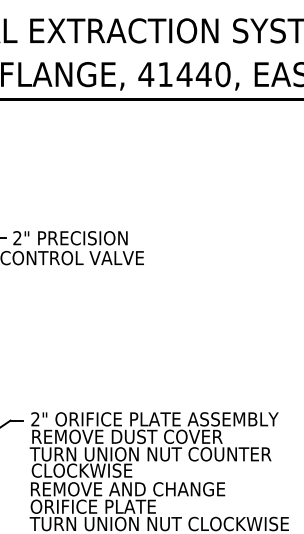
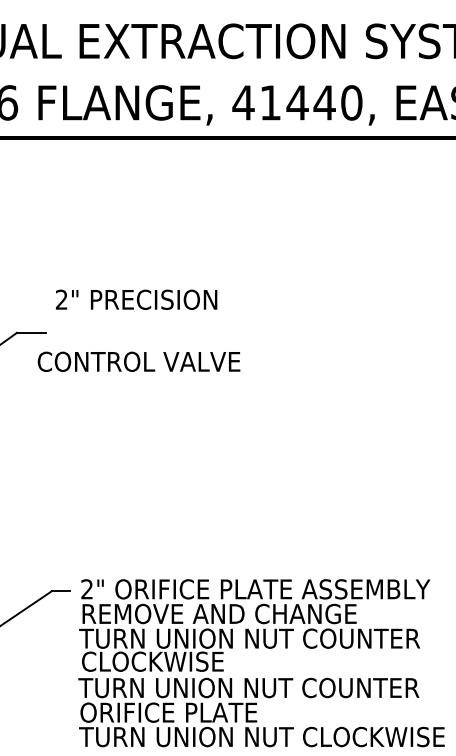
text: (70, 238) -> (136, 299), moved
text: (168, 436) -> (274, 613), REMOVE DUST COVER -> REMOVE AND CHANGE
text: (149, 488) -> (248, 687), REMOVE AND CHANGE -> TURN UNION NUT COUNTER

